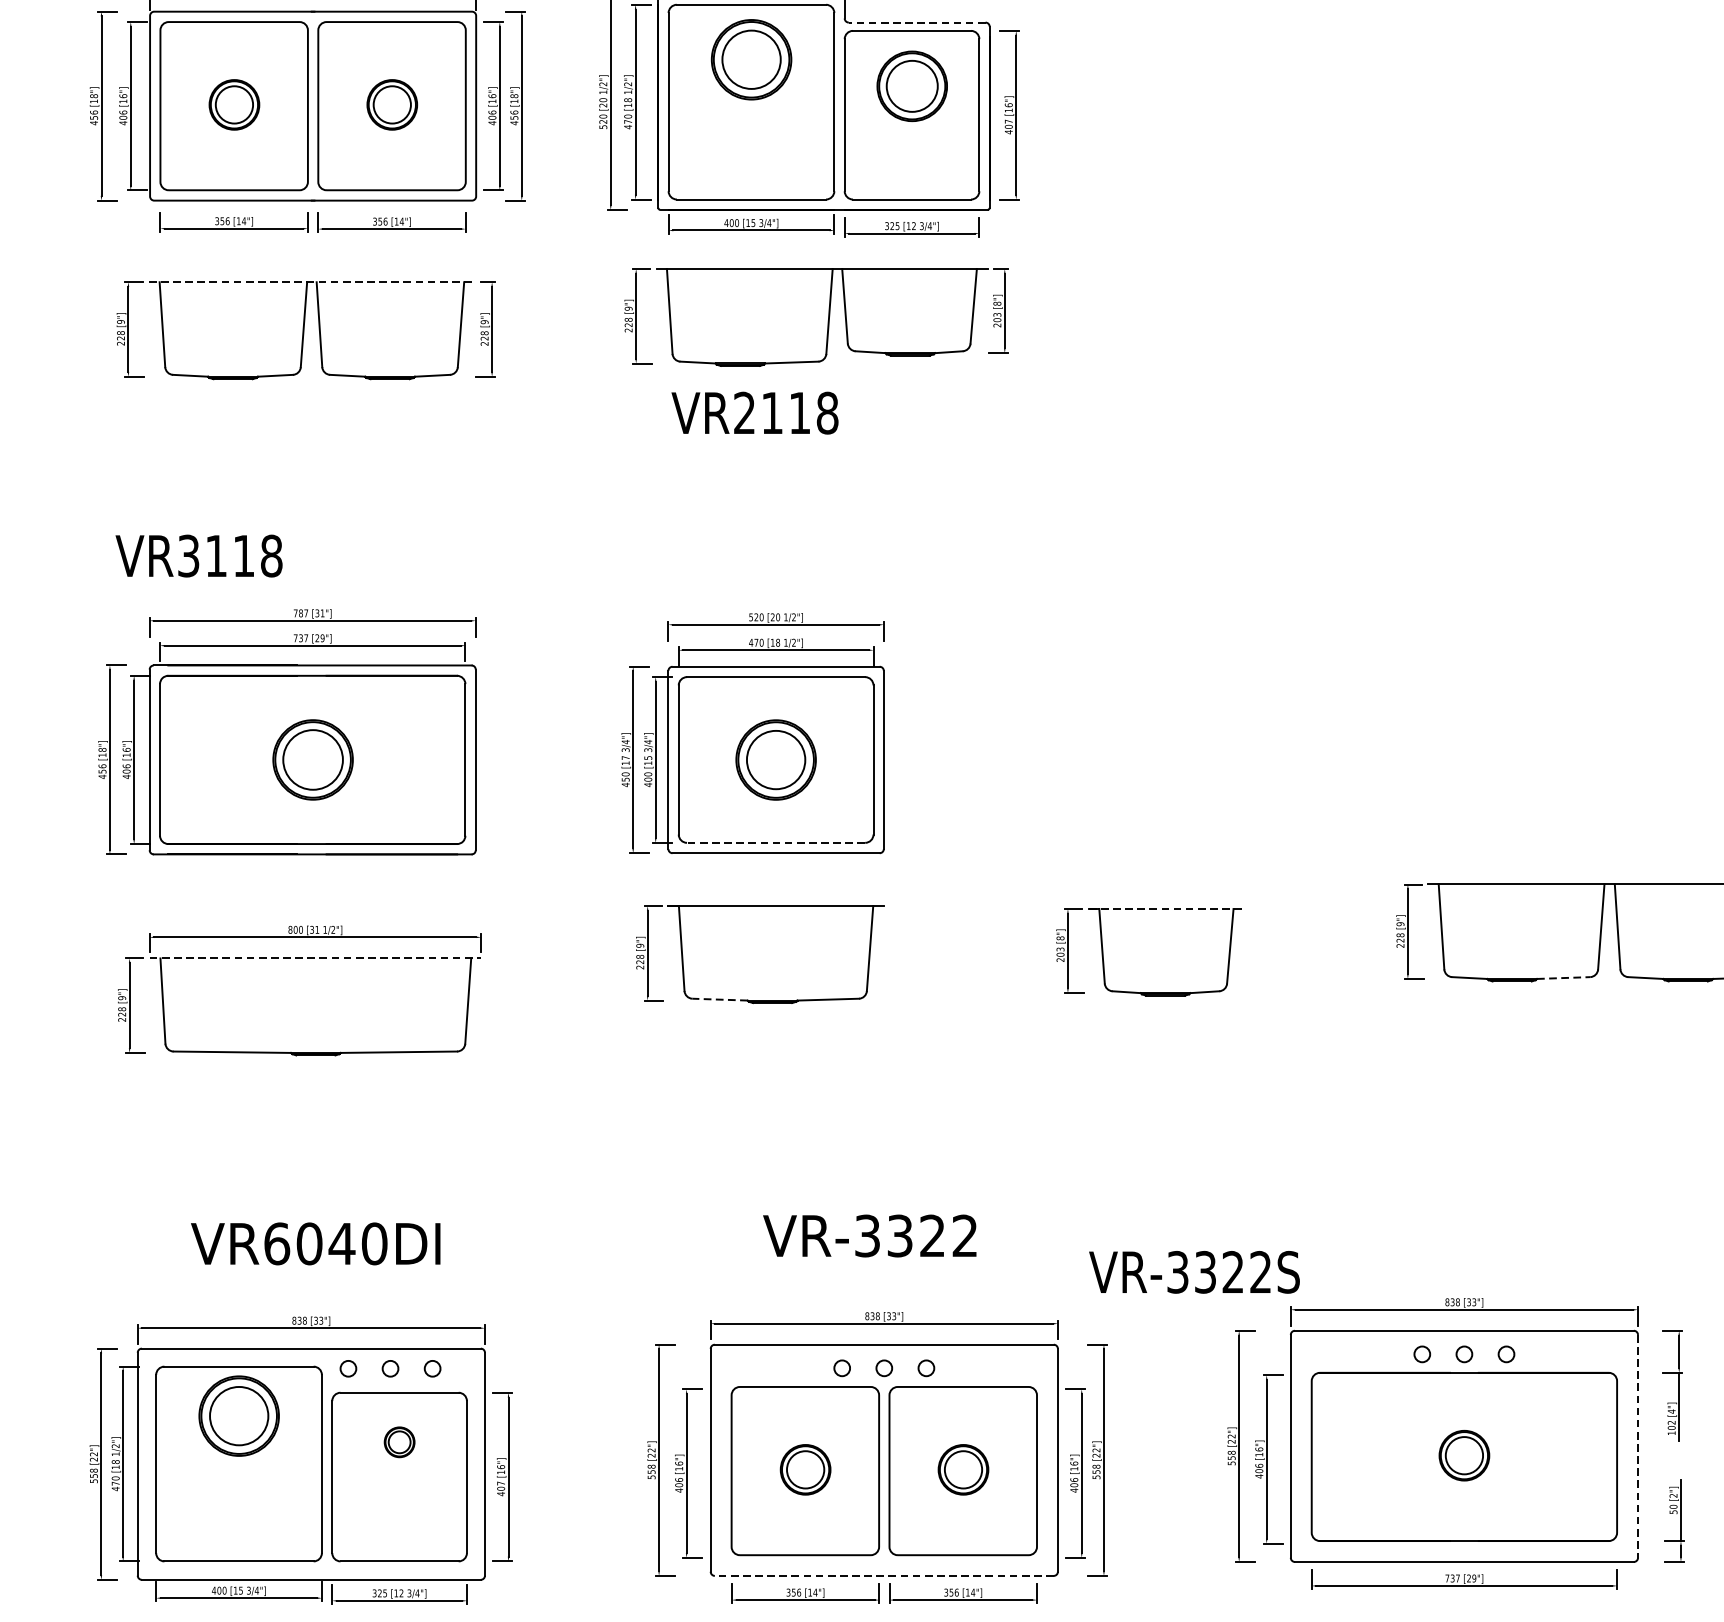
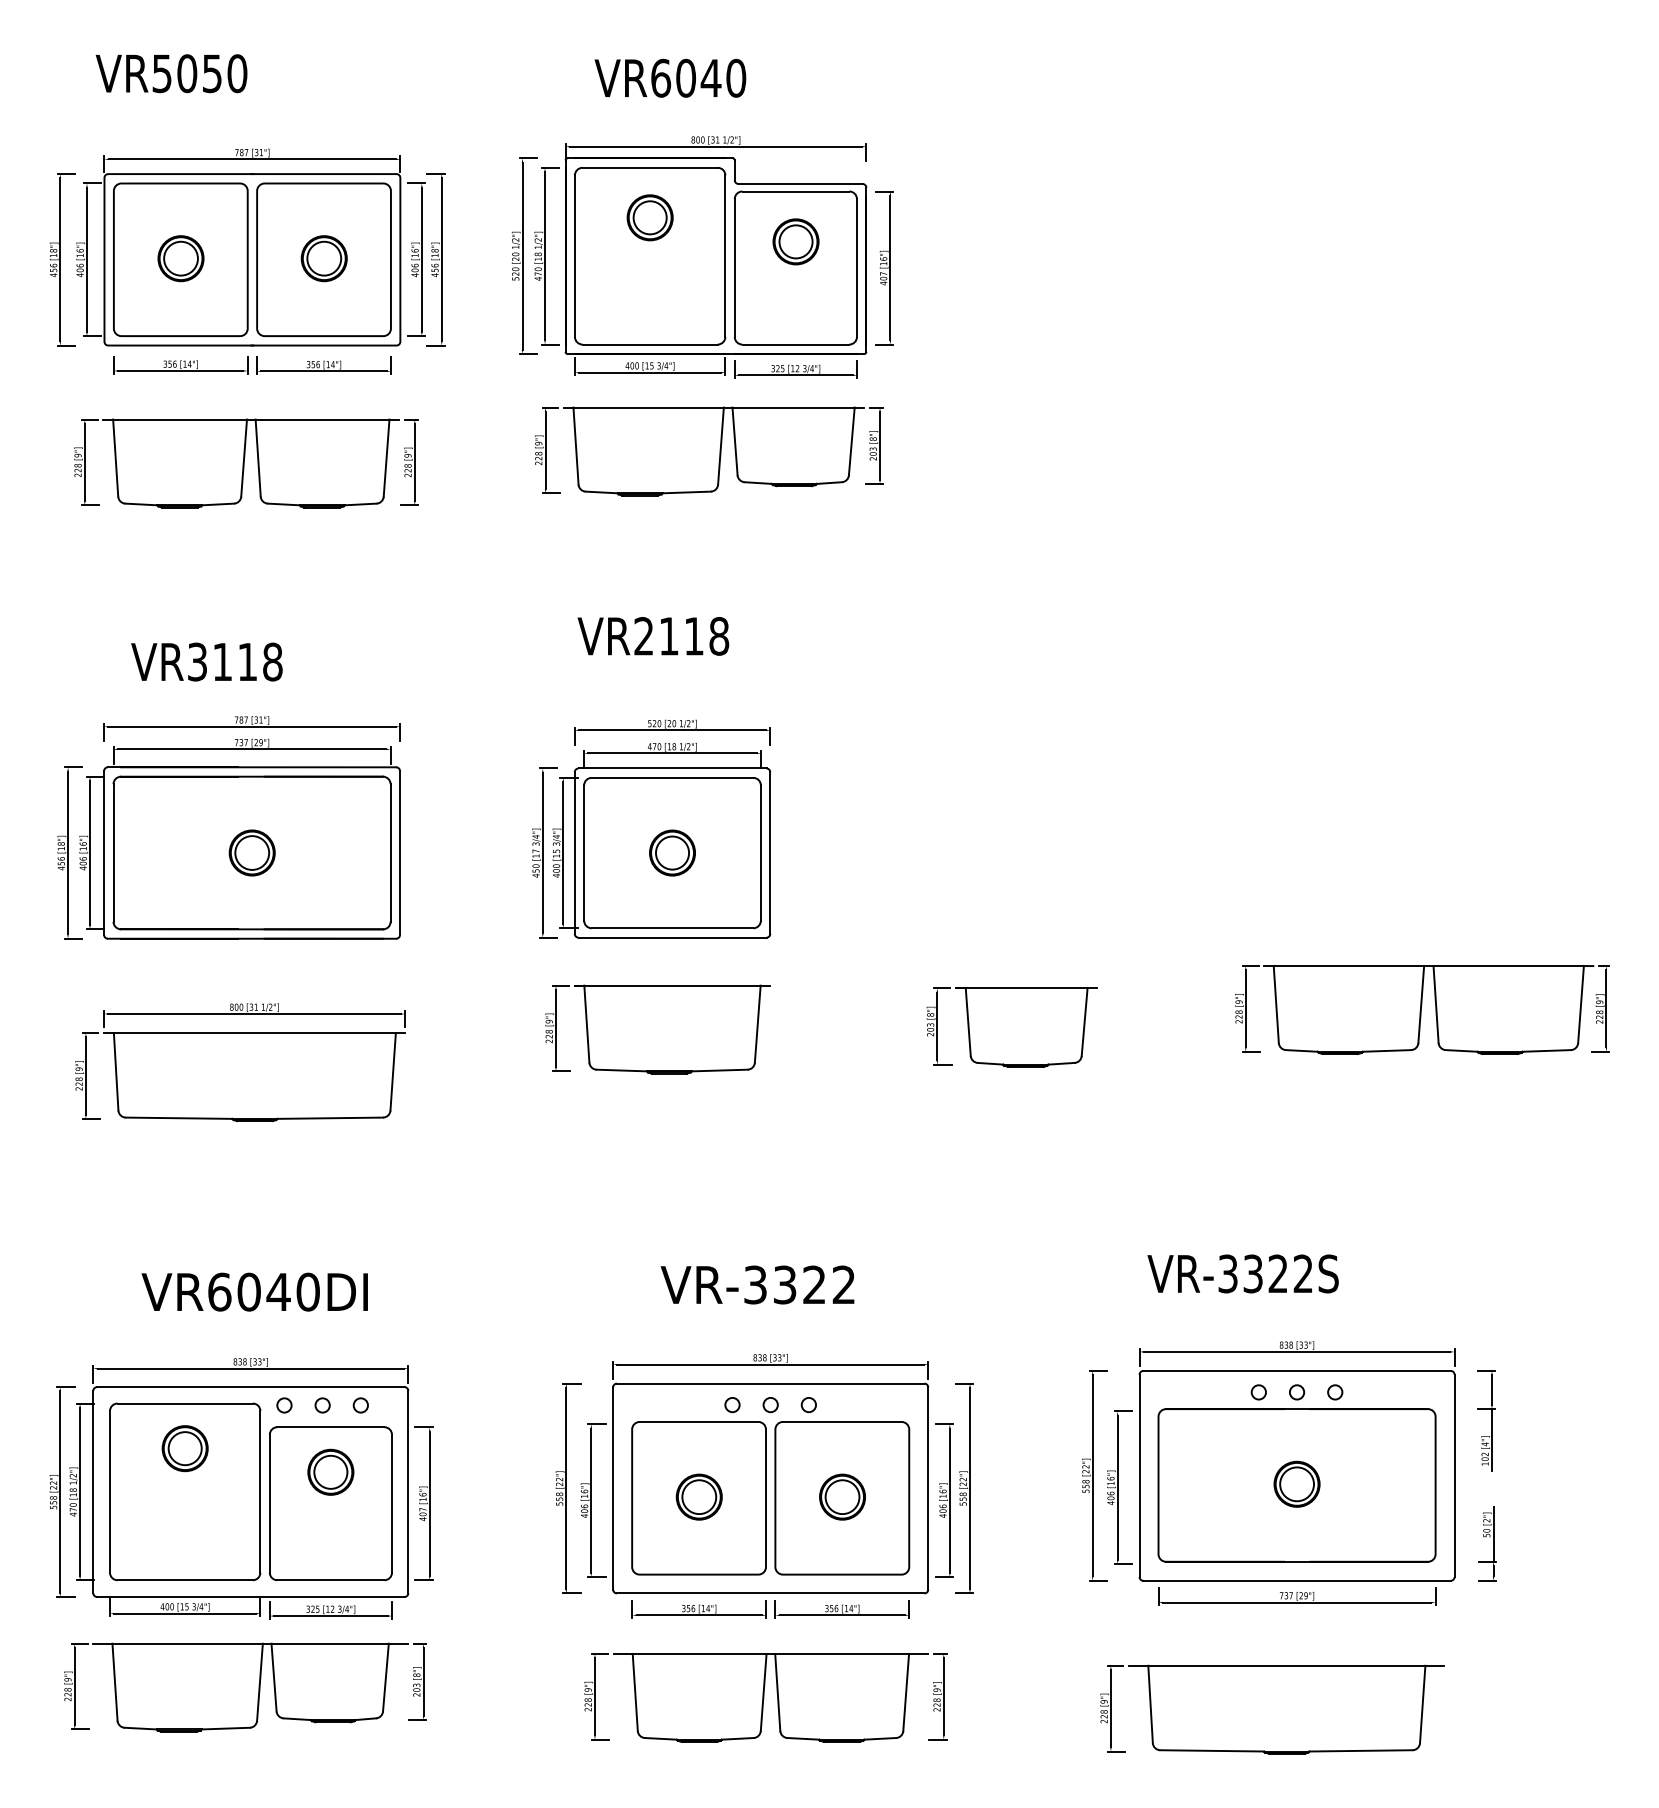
line: (917, 23) -> (800, 184), dashed -> solid
part: (750, 59) -> (649, 217), size x0.62
part: (911, 85) -> (795, 241), size x0.71
line: (312, 282) -> (251, 419), dashed -> solid
text: (755, 413) -> (653, 636), moved
text: (198, 555) -> (206, 661), moved
part: (312, 759) -> (251, 852), size x0.62
part: (776, 759) -> (672, 852), size x0.62
line: (776, 843) -> (672, 928), dashed -> solid
line: (1167, 909) -> (1027, 988), dashed -> solid
line: (316, 958) -> (255, 1033), dashed -> solid
line: (1564, 977) -> (1387, 1050), dashed -> solid
line: (719, 999) -> (621, 1070), dashed -> solid
text: (1193, 1271) -> (1242, 1273), moved
part: (238, 1416) -> (184, 1448), size x0.62
part: (399, 1441) -> (330, 1471), size x1.67
line: (1637, 1447) -> (1454, 1476), dashed -> solid
line: (884, 1576) -> (770, 1593), dashed -> solid

